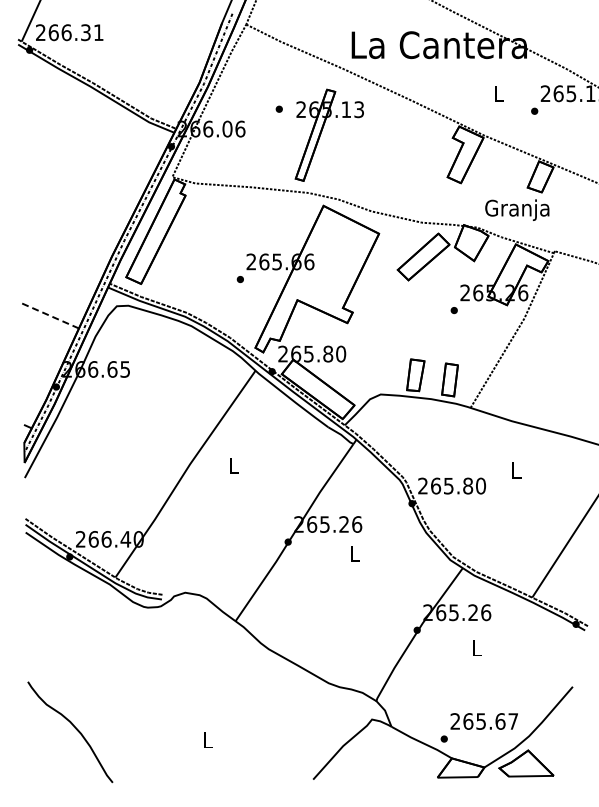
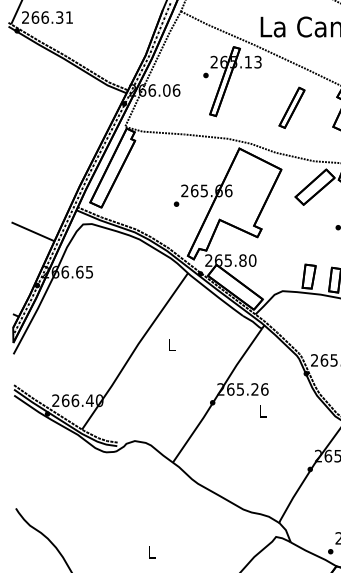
part: (322, 131) -> (230, 78), moved
part: (392, 151) -> (291, 107), added
line: (51, 316) -> (33, 232), dashed -> solid

